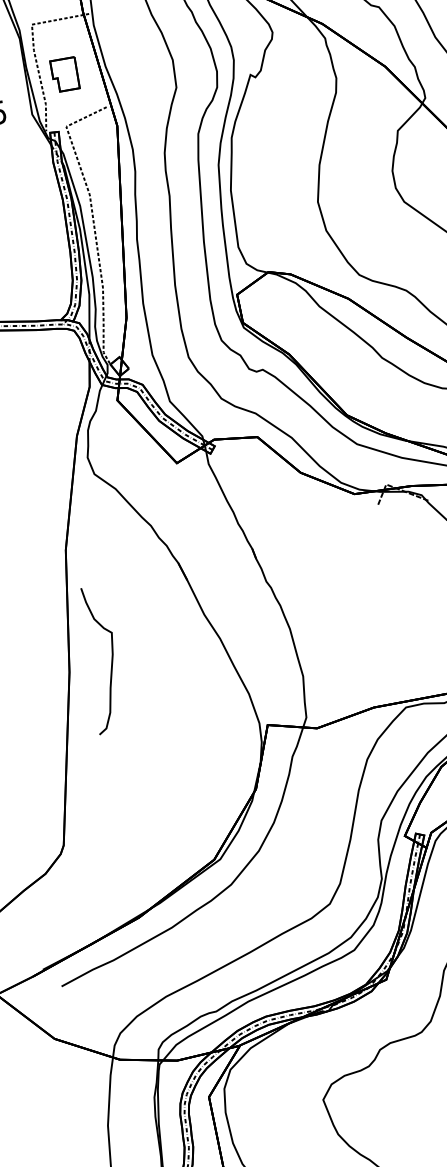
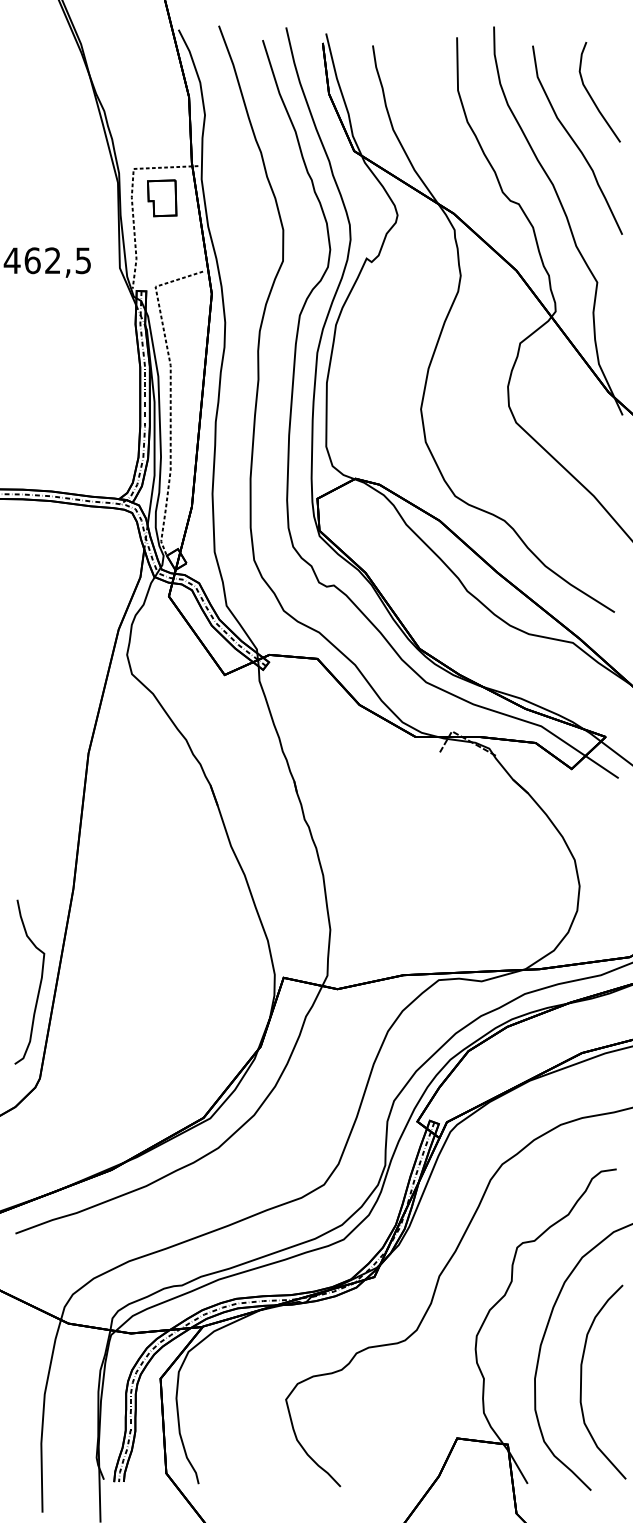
part: (65, 74) -> (162, 198), moved
curve: (111, 659) -> (39, 983), moved

